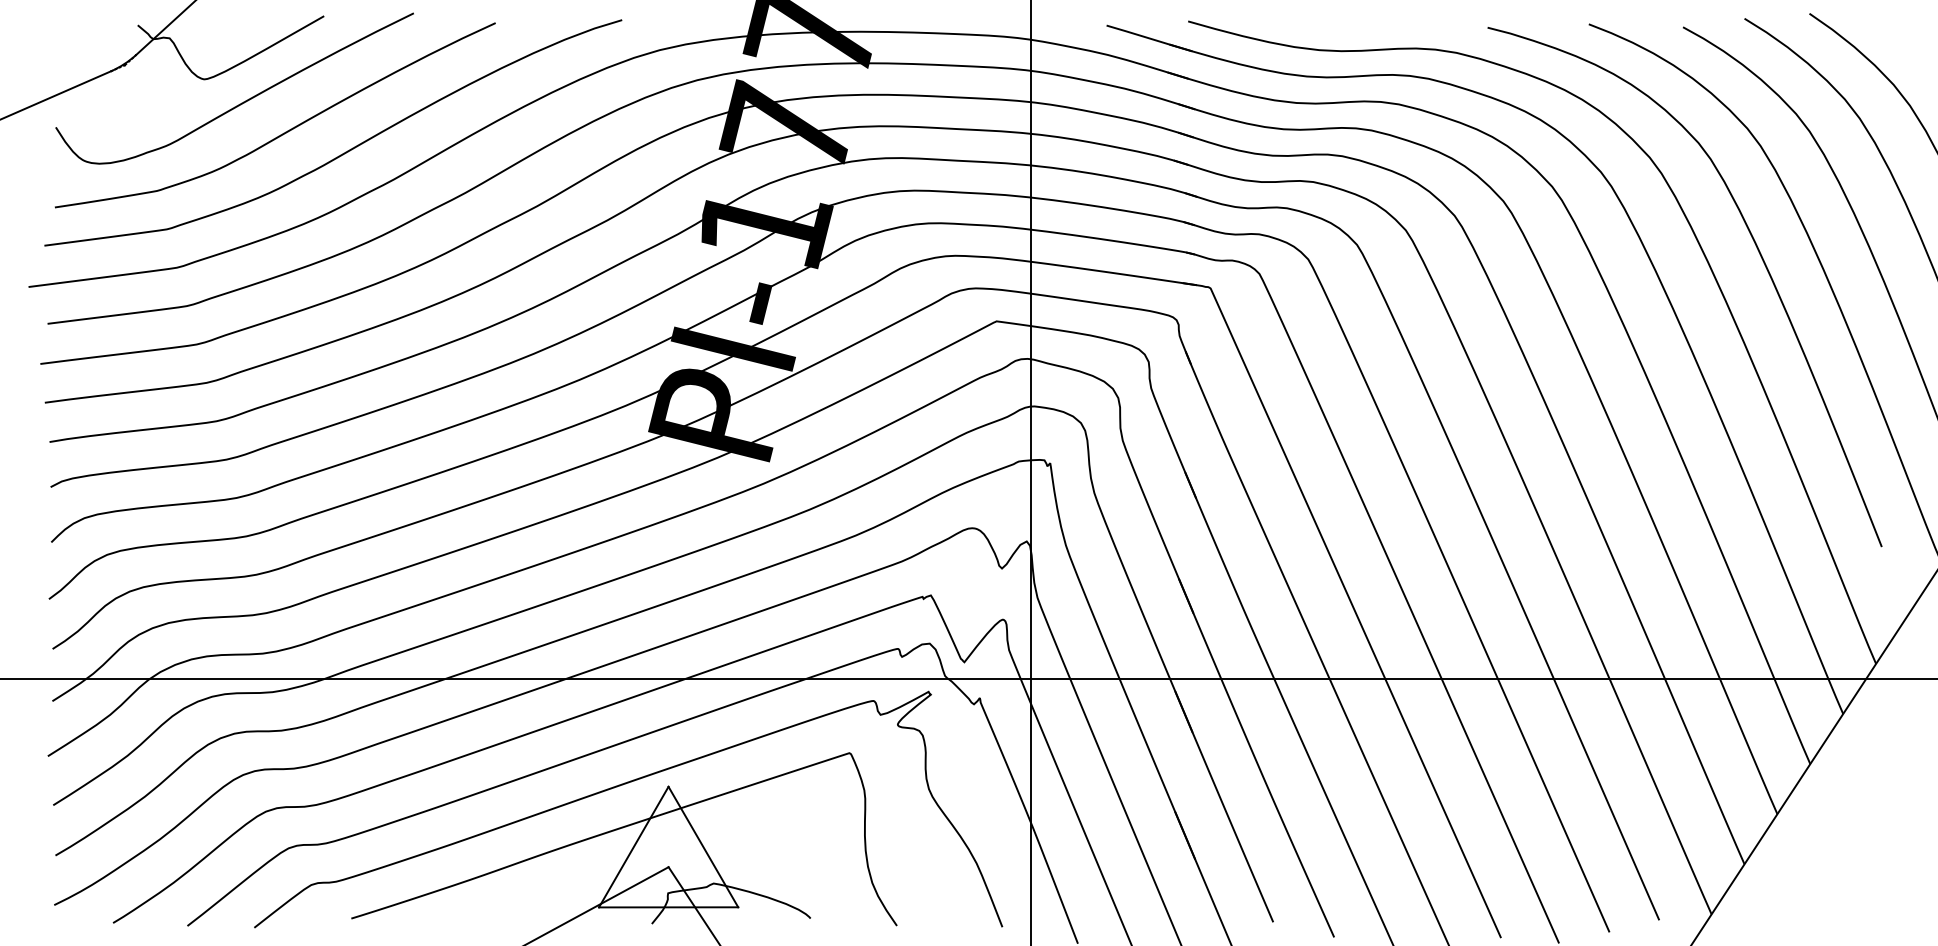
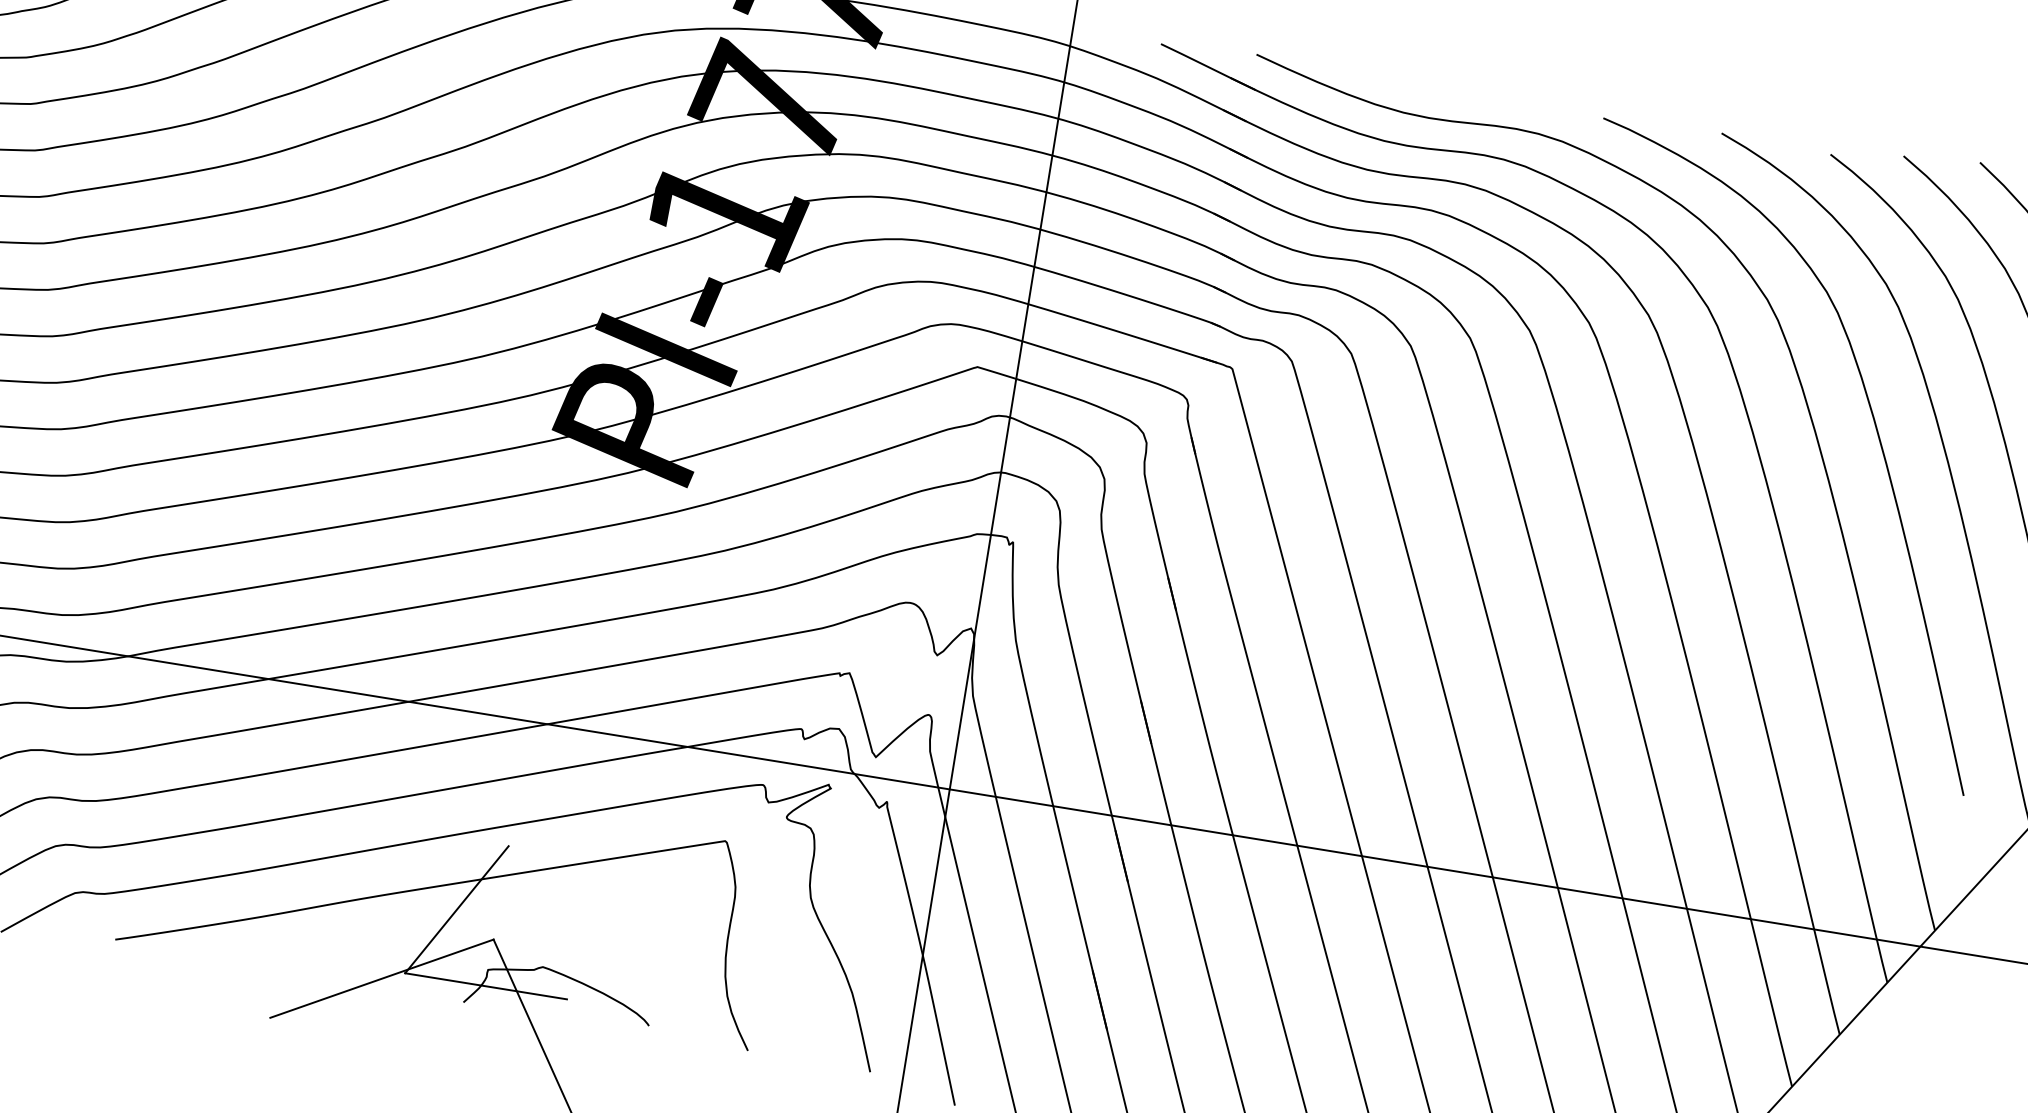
line: (703, 846) -> (538, 922), removed

